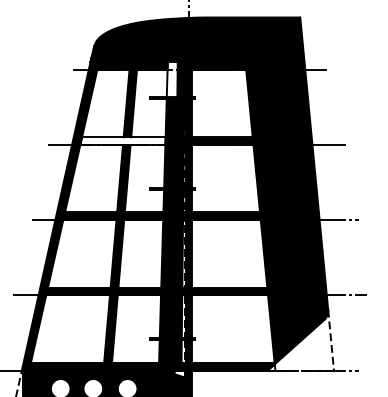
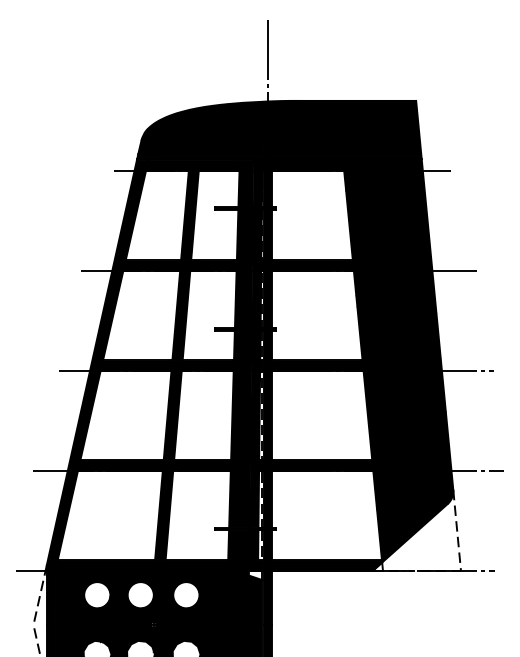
fill: (172, 79) -> (245, 183), added
fill: (122, 141) -> (179, 265), added

